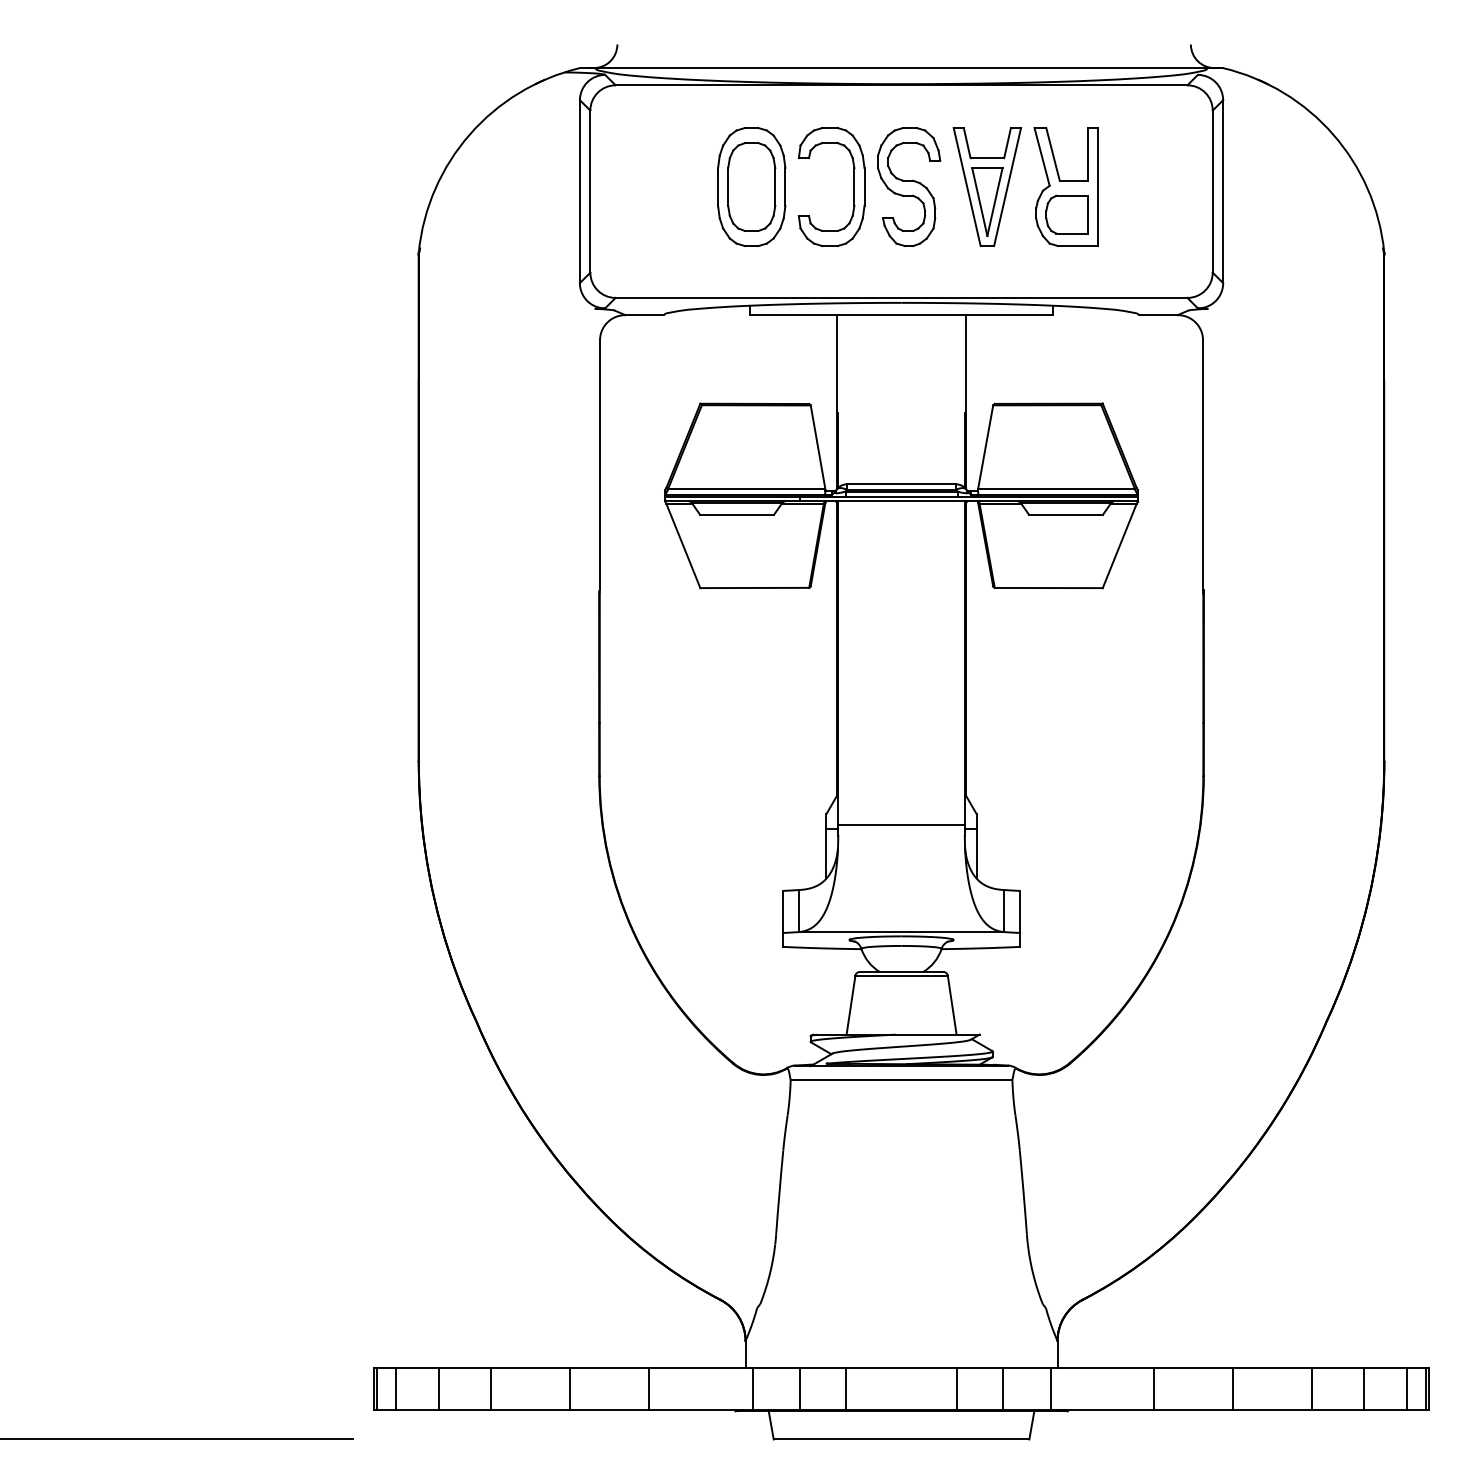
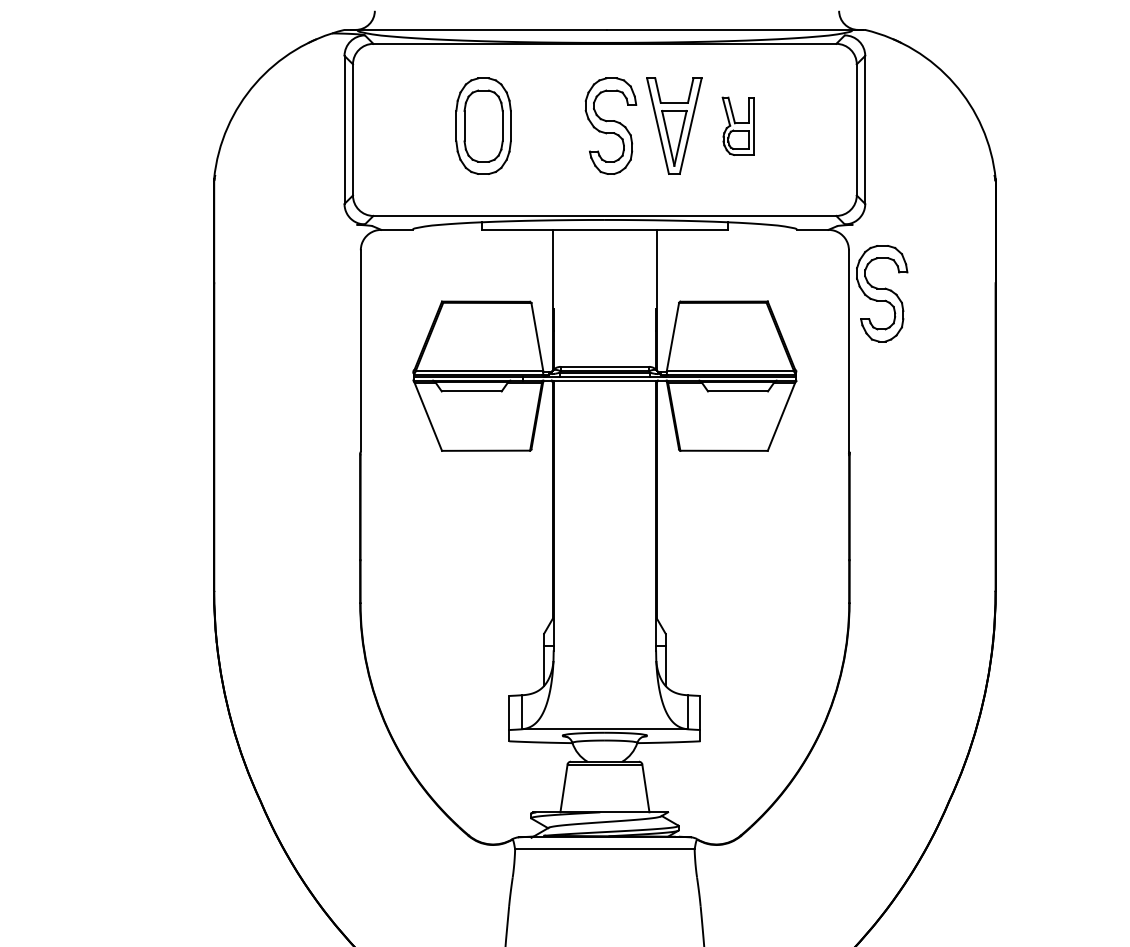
part: (853, 186) -> (566, 125), removed
part: (1065, 187) -> (737, 126), size x0.6
part: (1244, 393) -> (882, 293), added
line: (901, 825) -> (604, 643), removed

